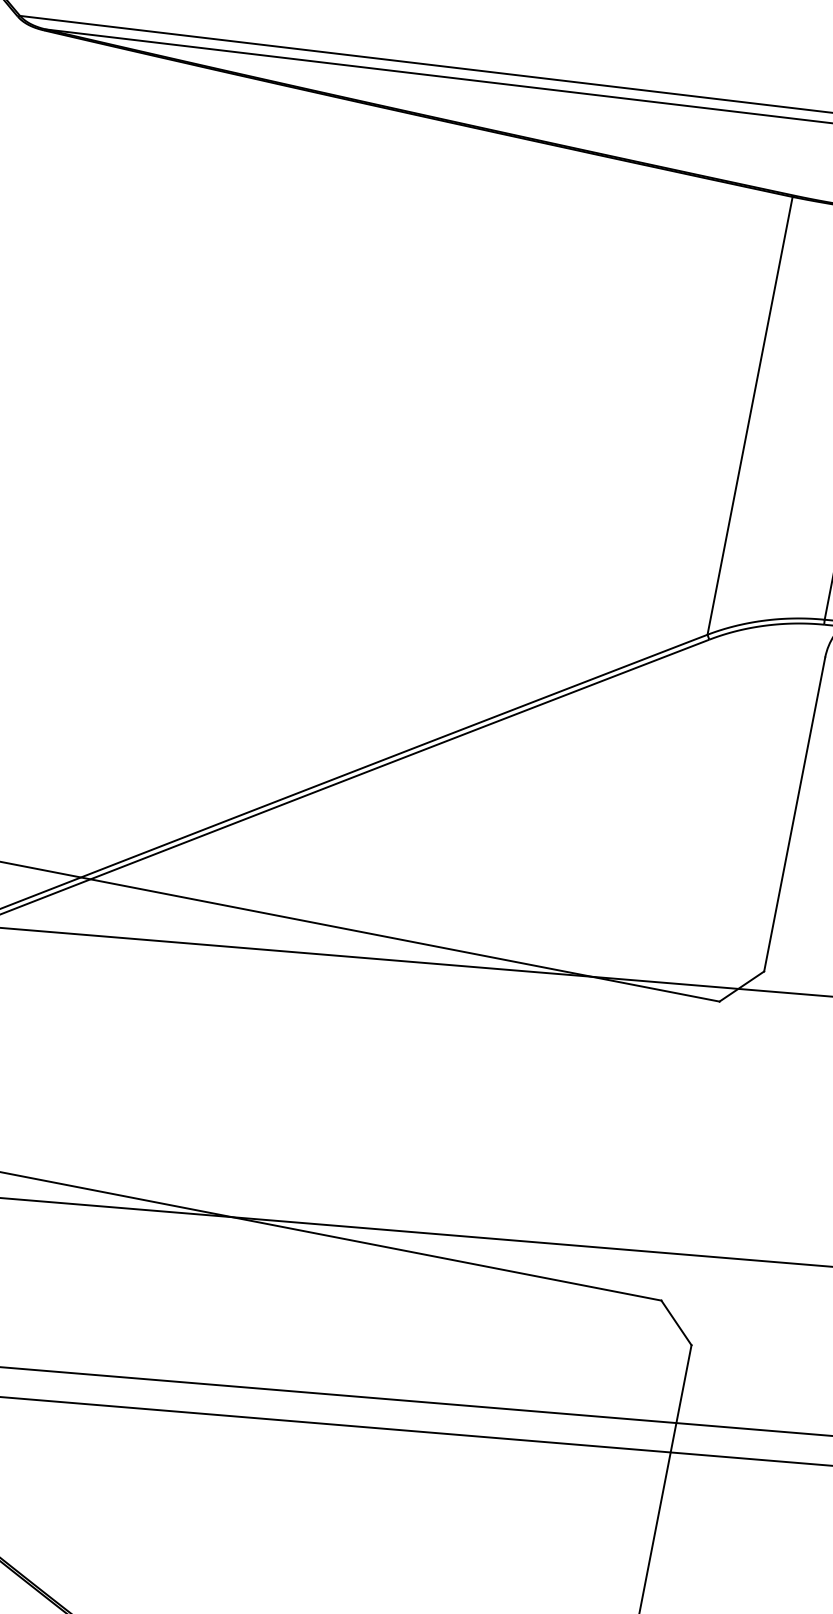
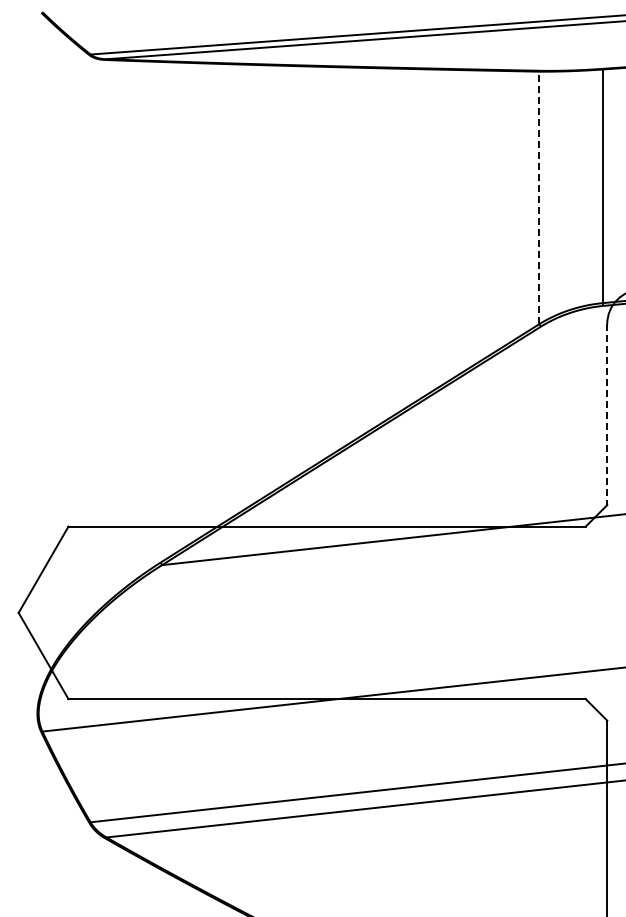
line: (750, 415) -> (539, 197), solid -> dashed
line: (795, 814) -> (607, 414), solid -> dashed

